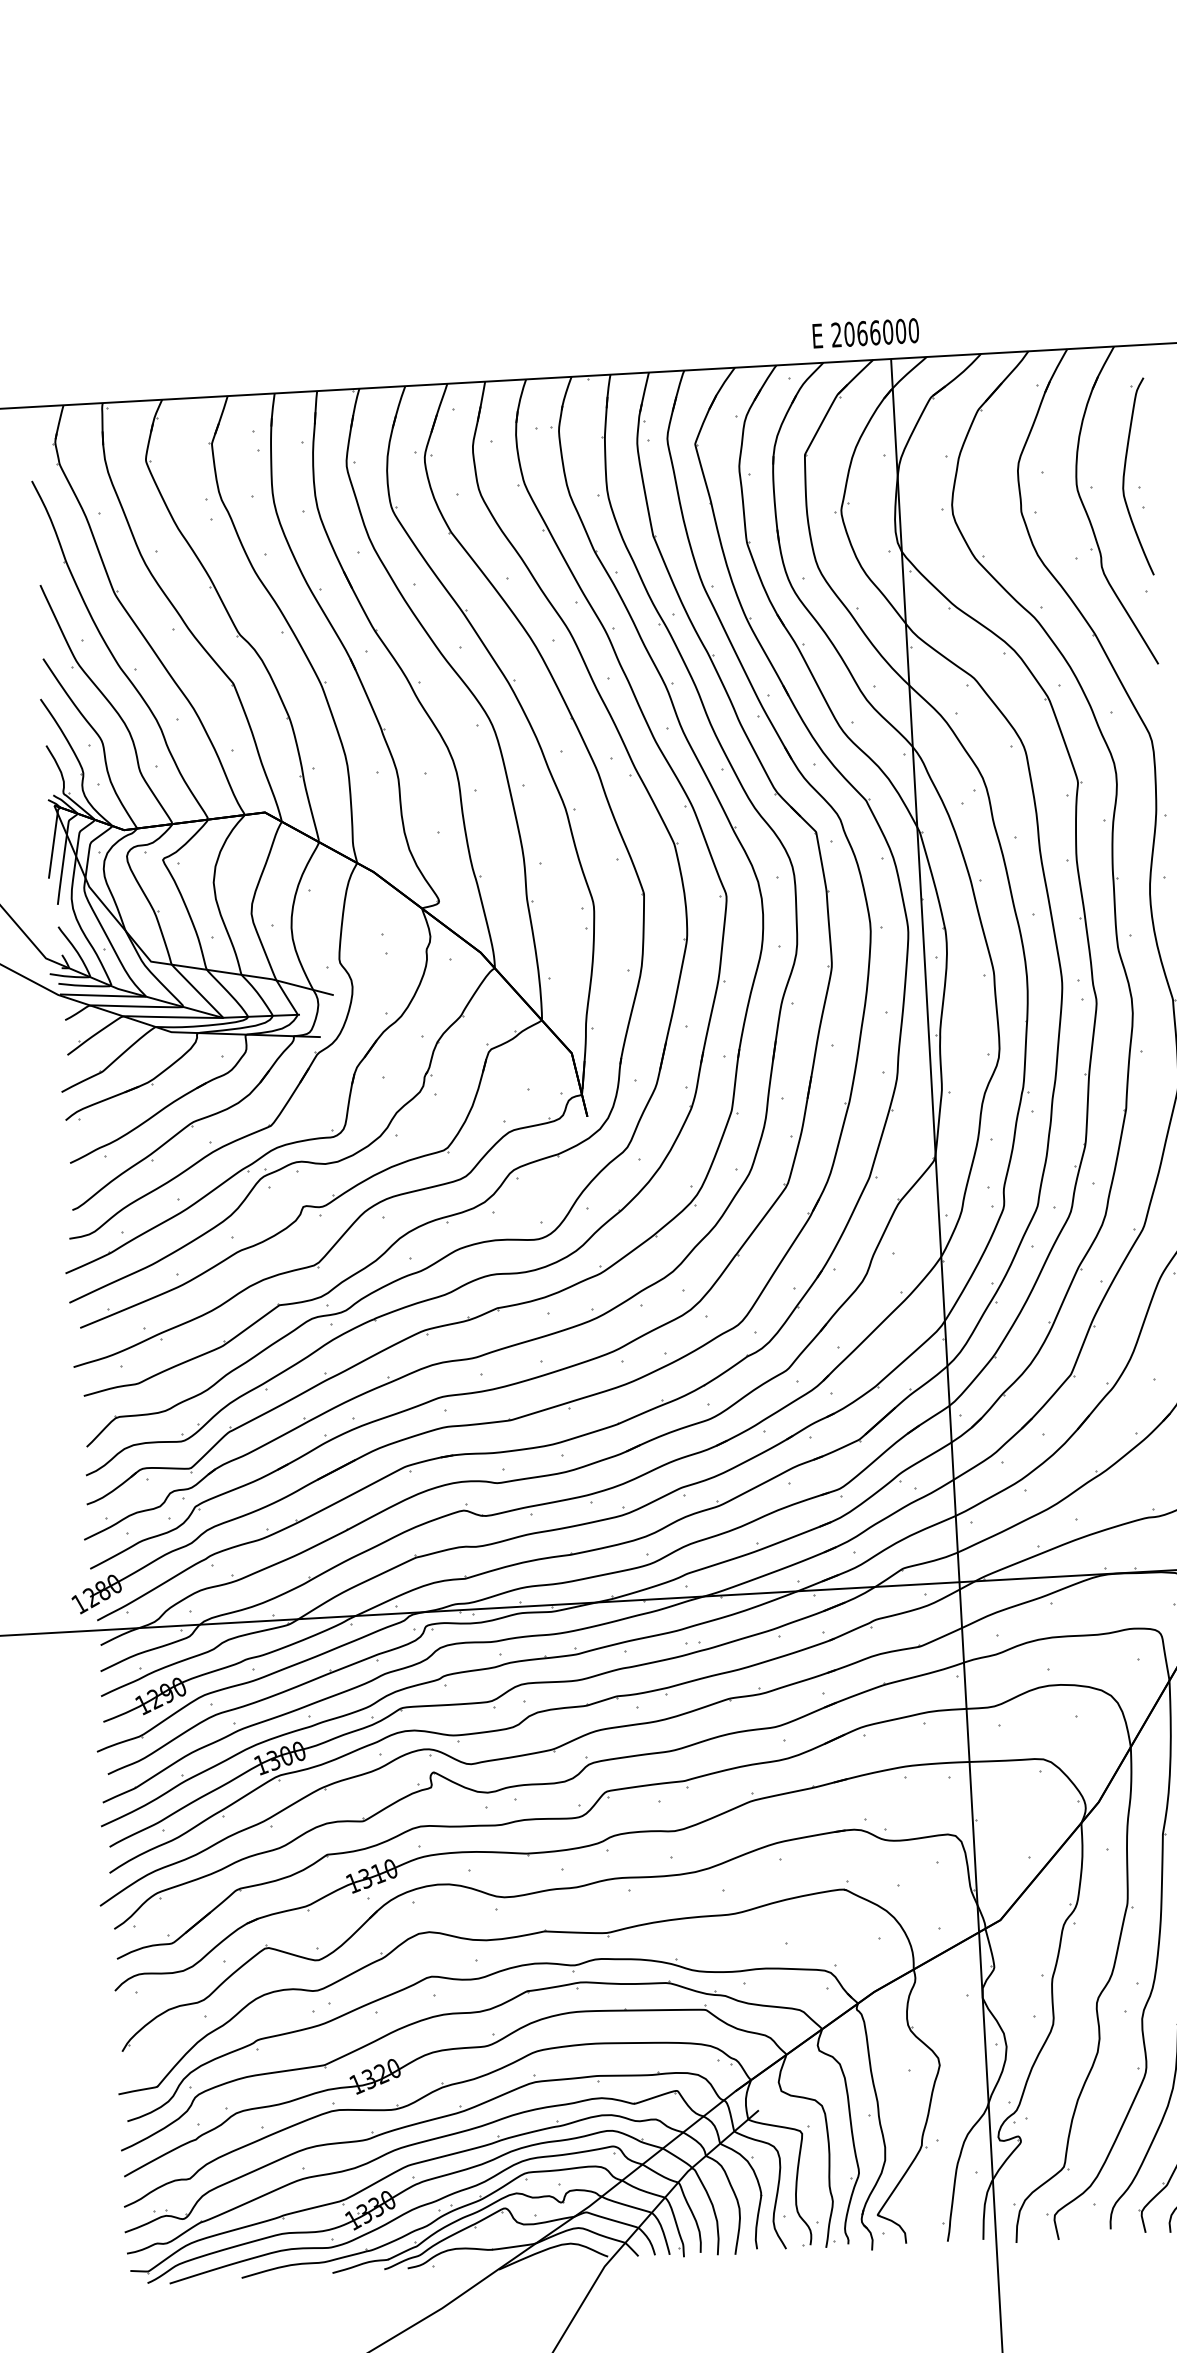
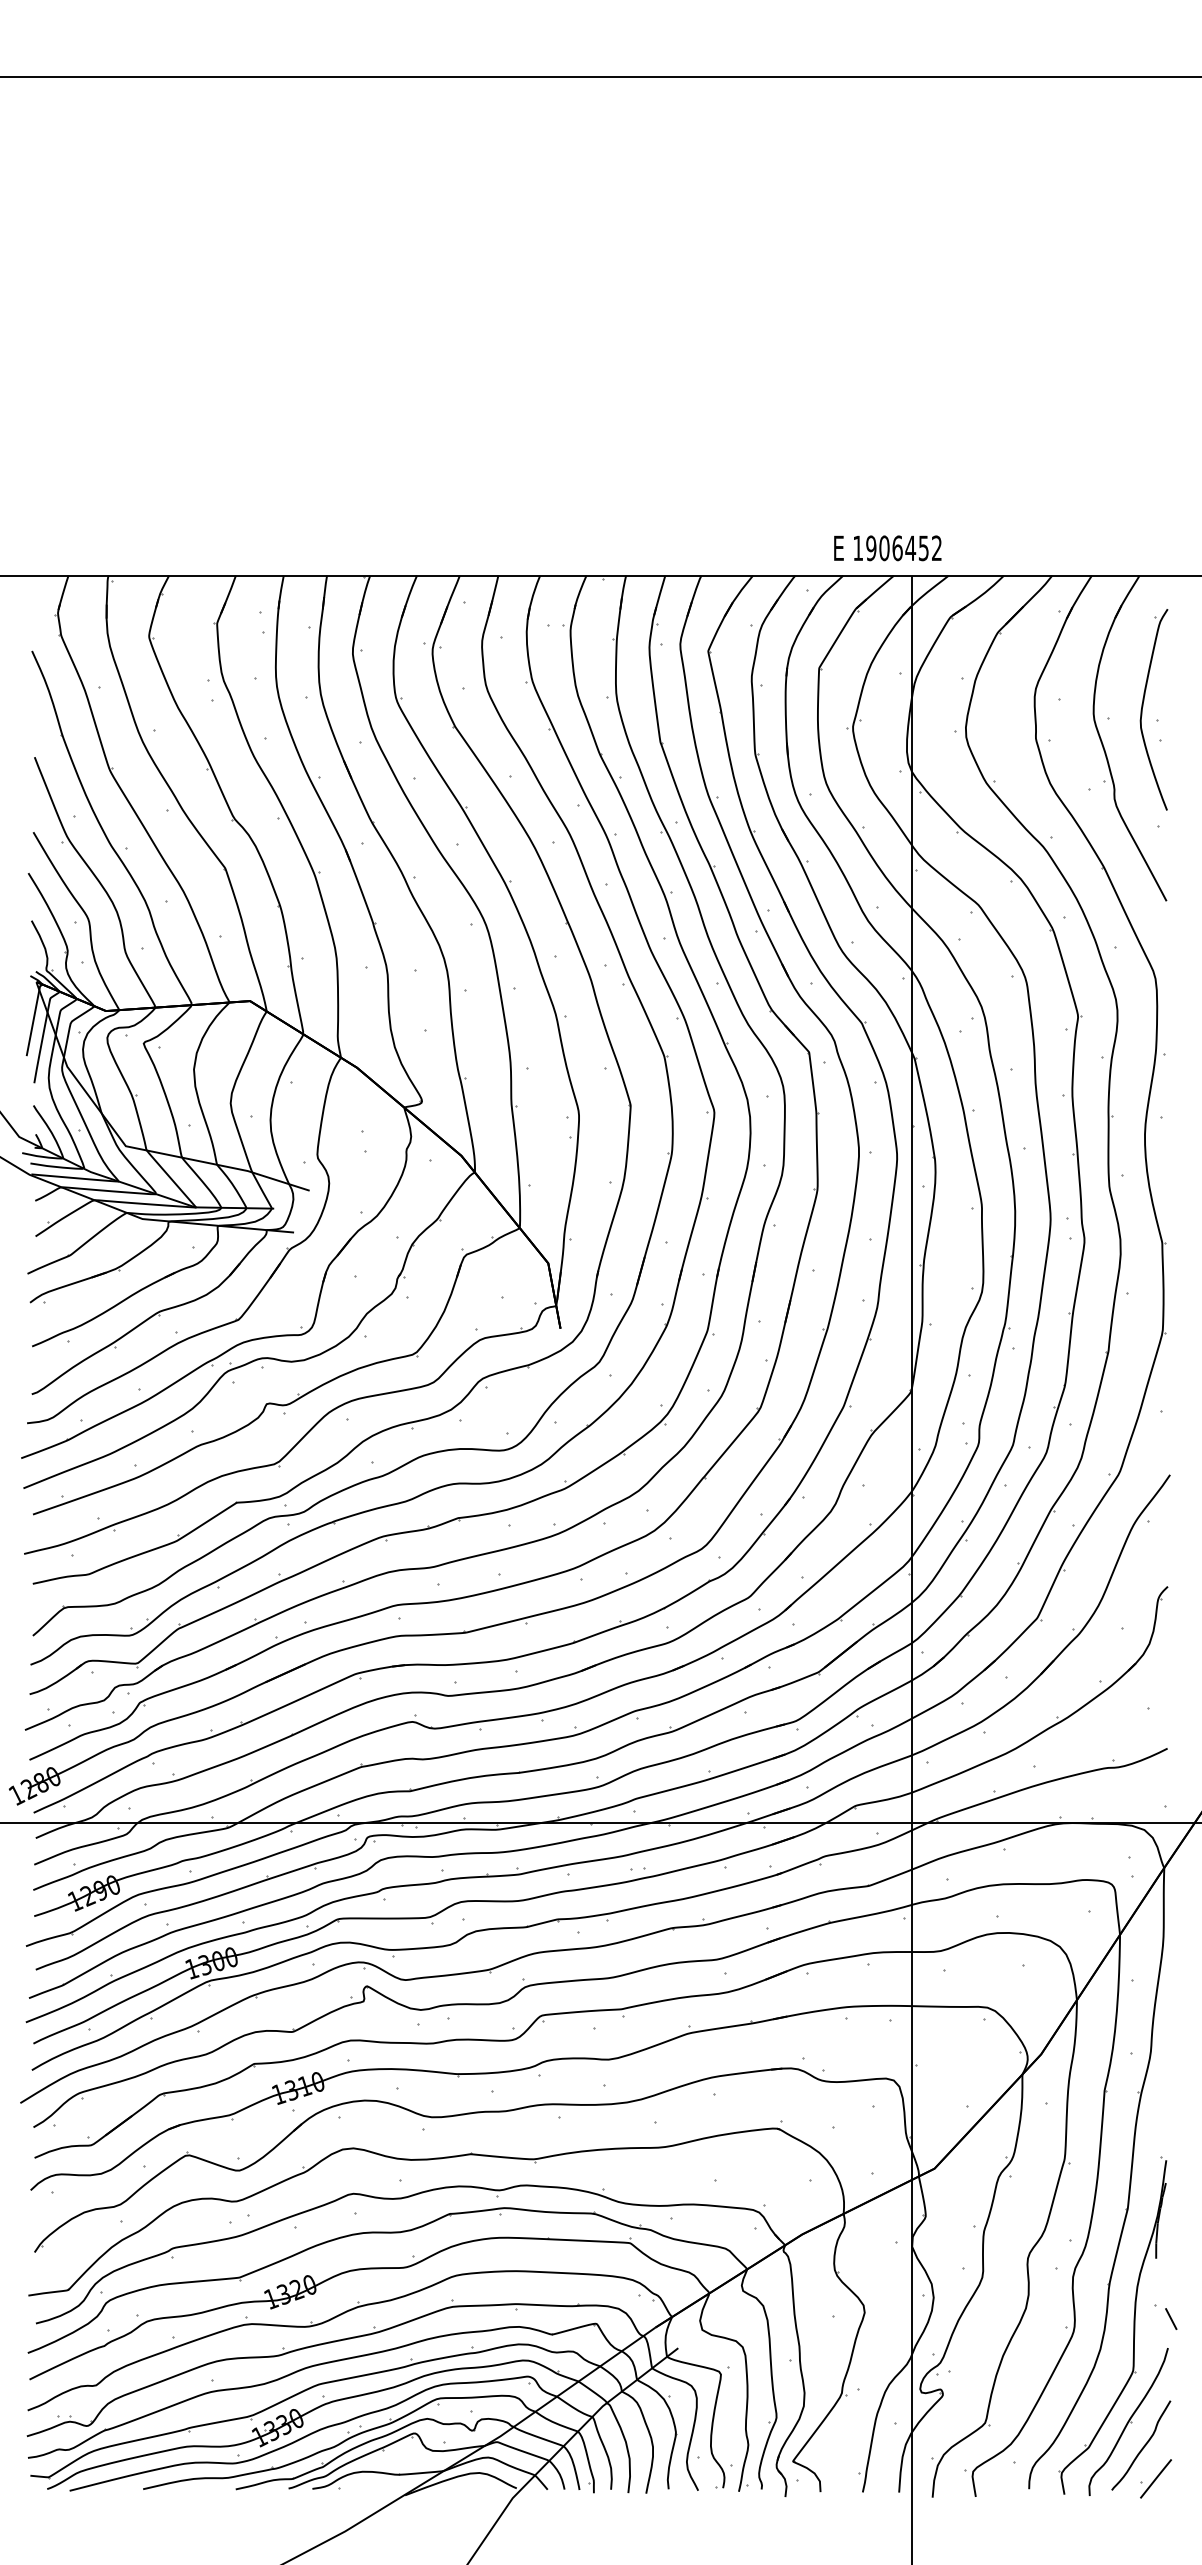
text: (875, 333) -> (897, 548), 2066000 -> 1906452

